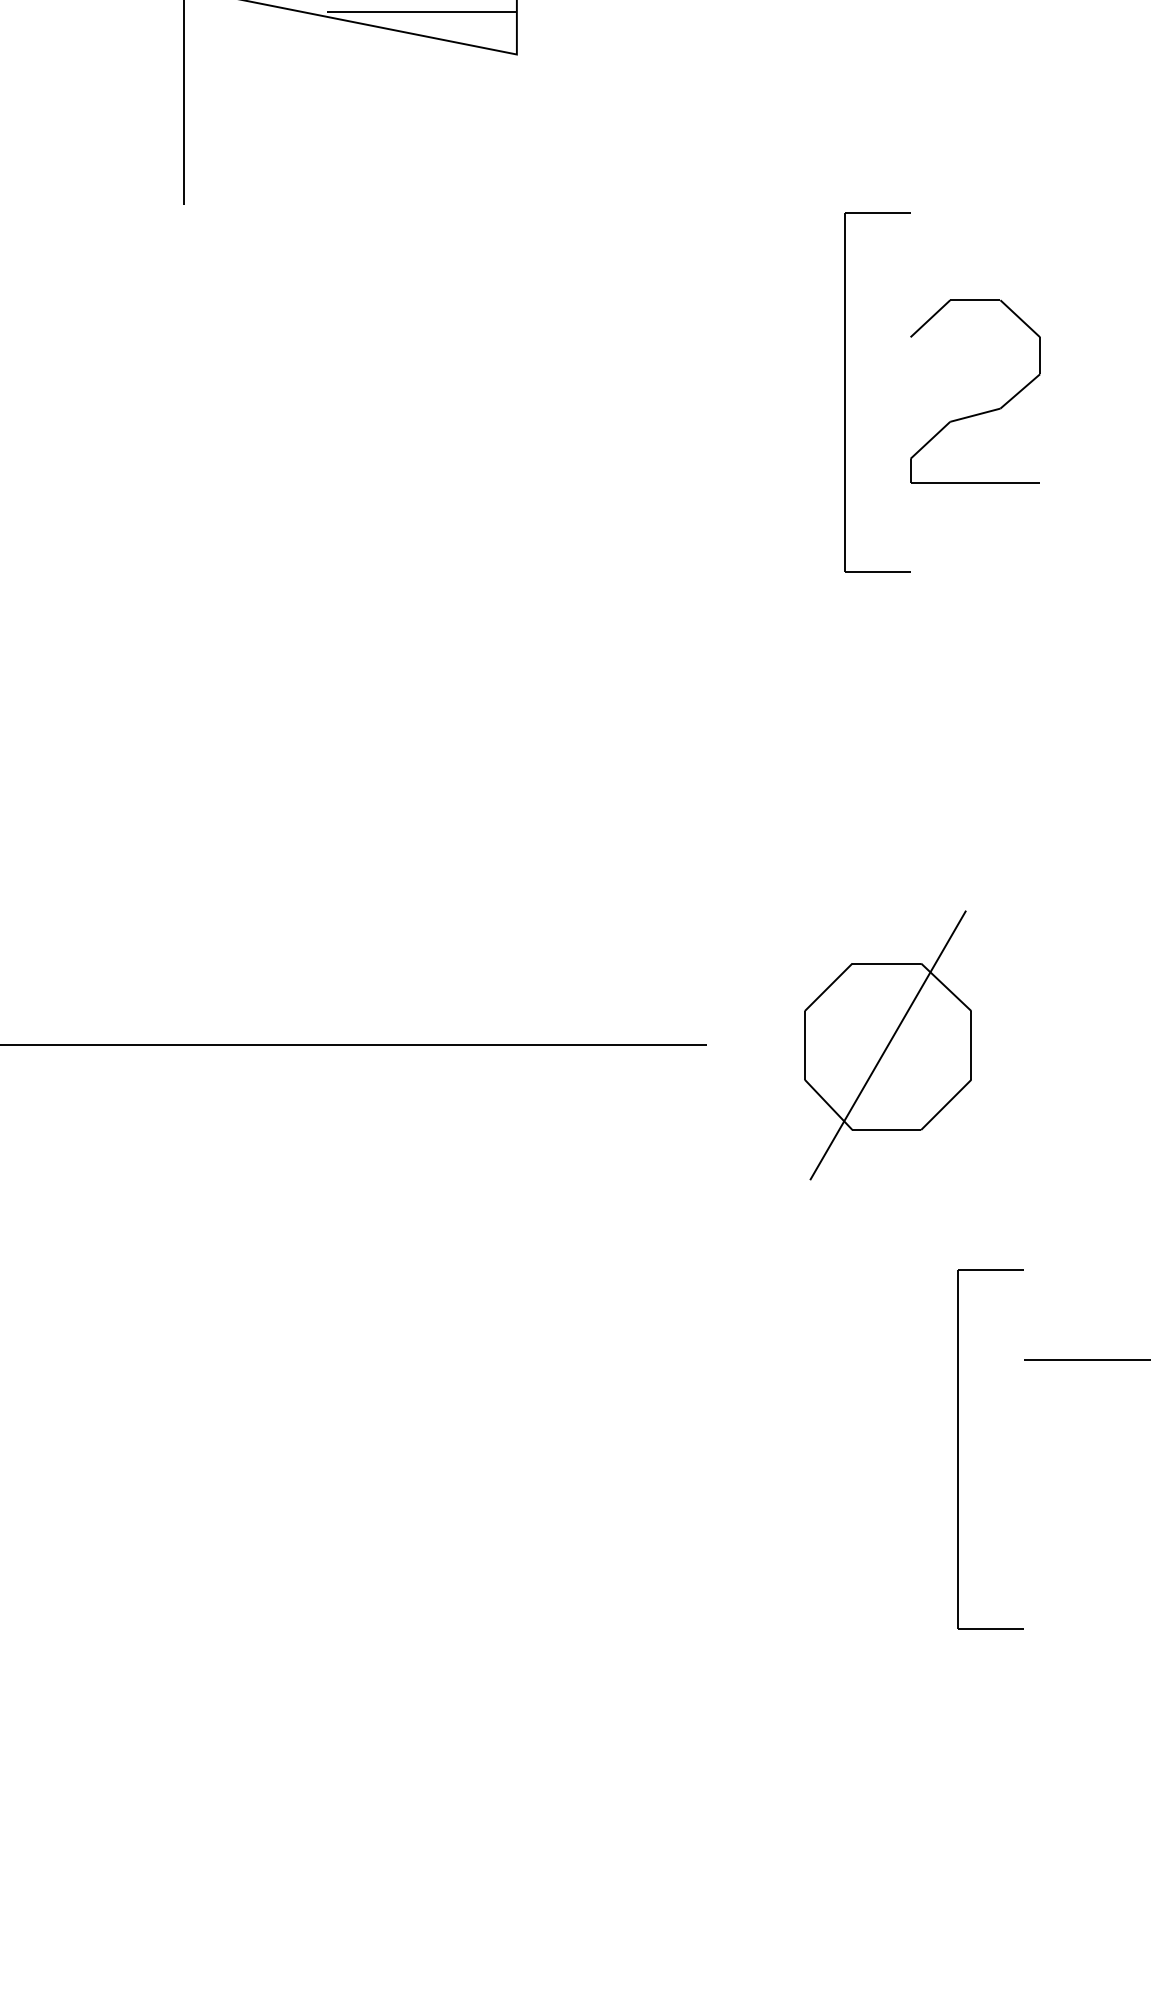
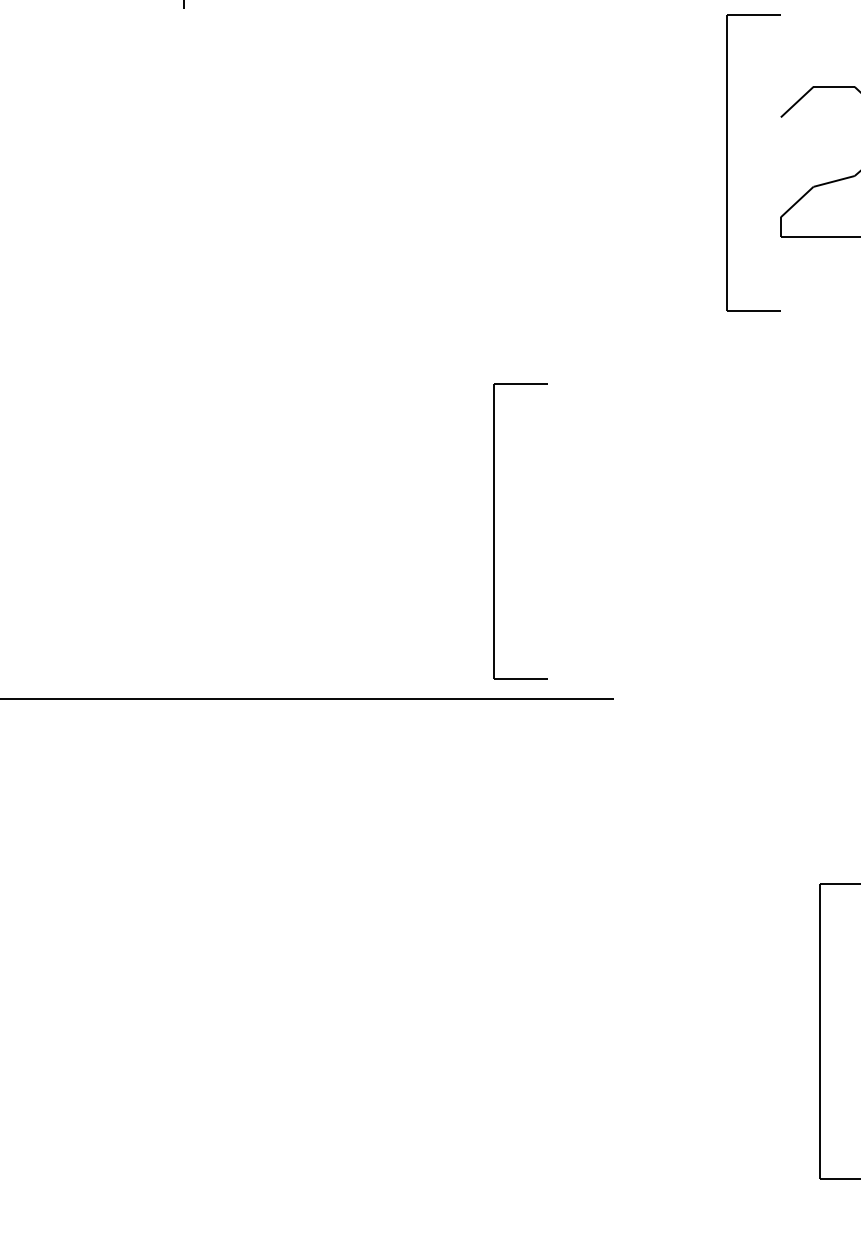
part: (562, 840) -> (494, 530), added
part: (887, 1045) -> (761, 699), removed

